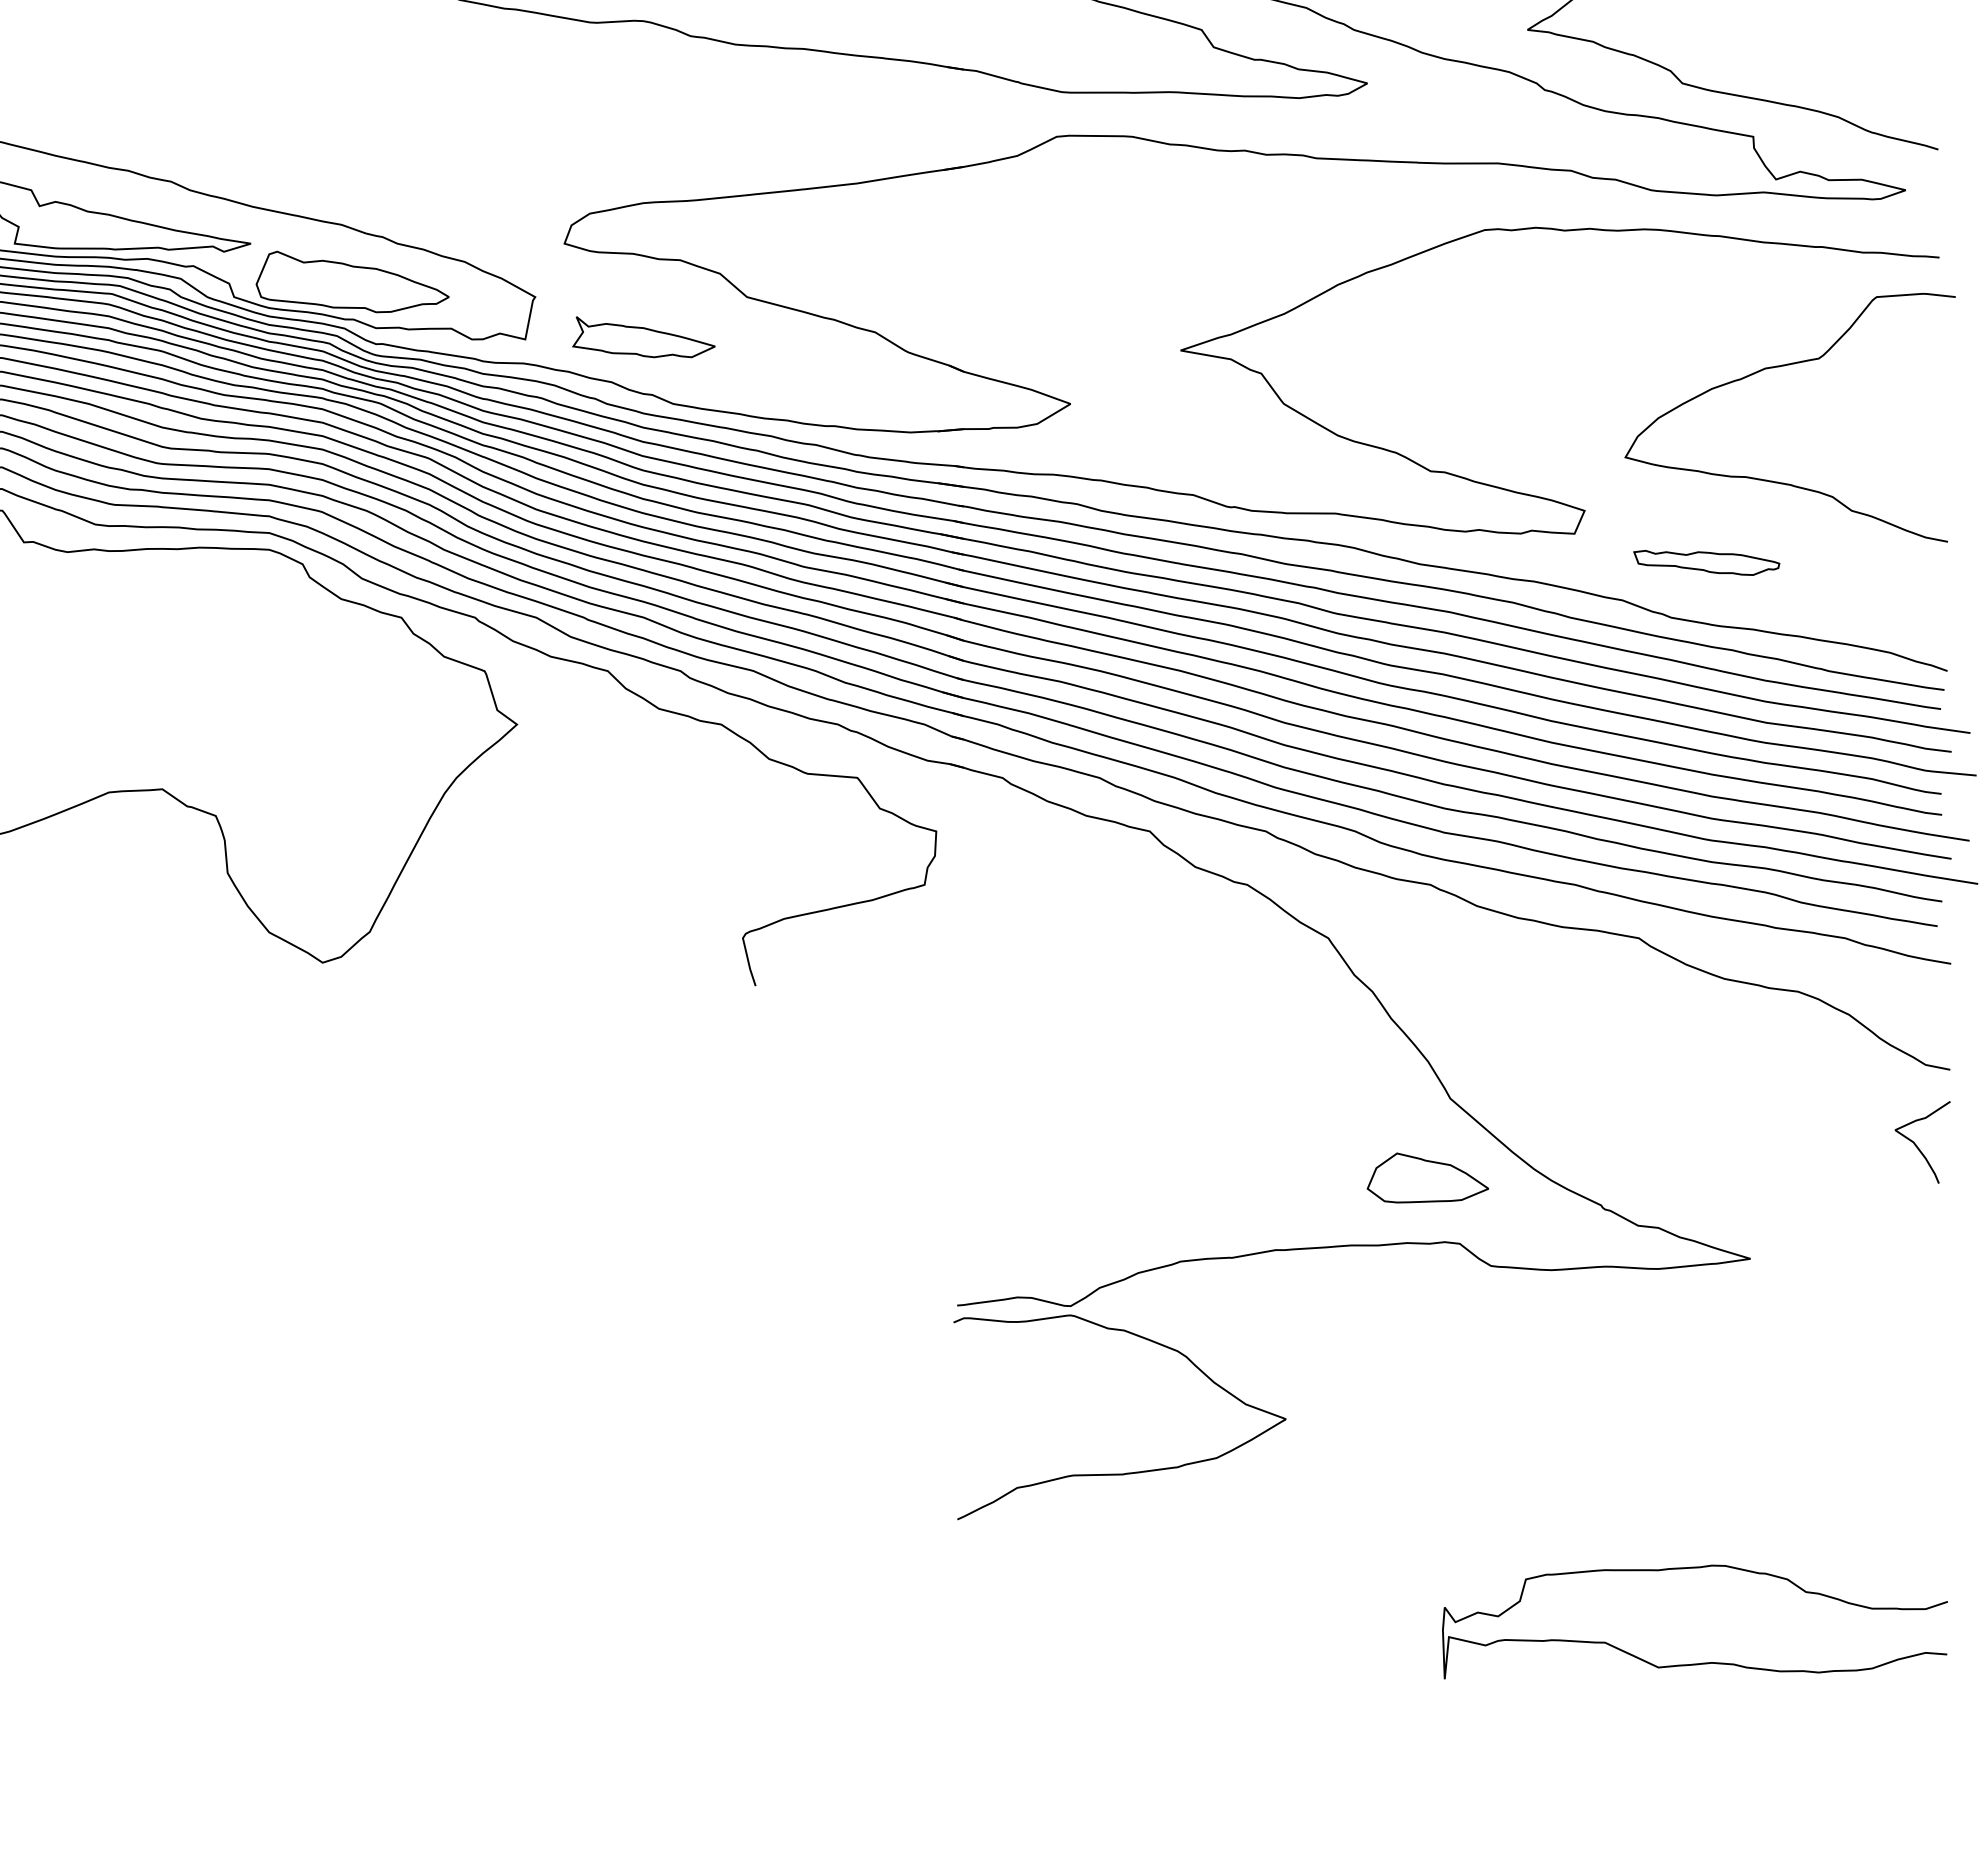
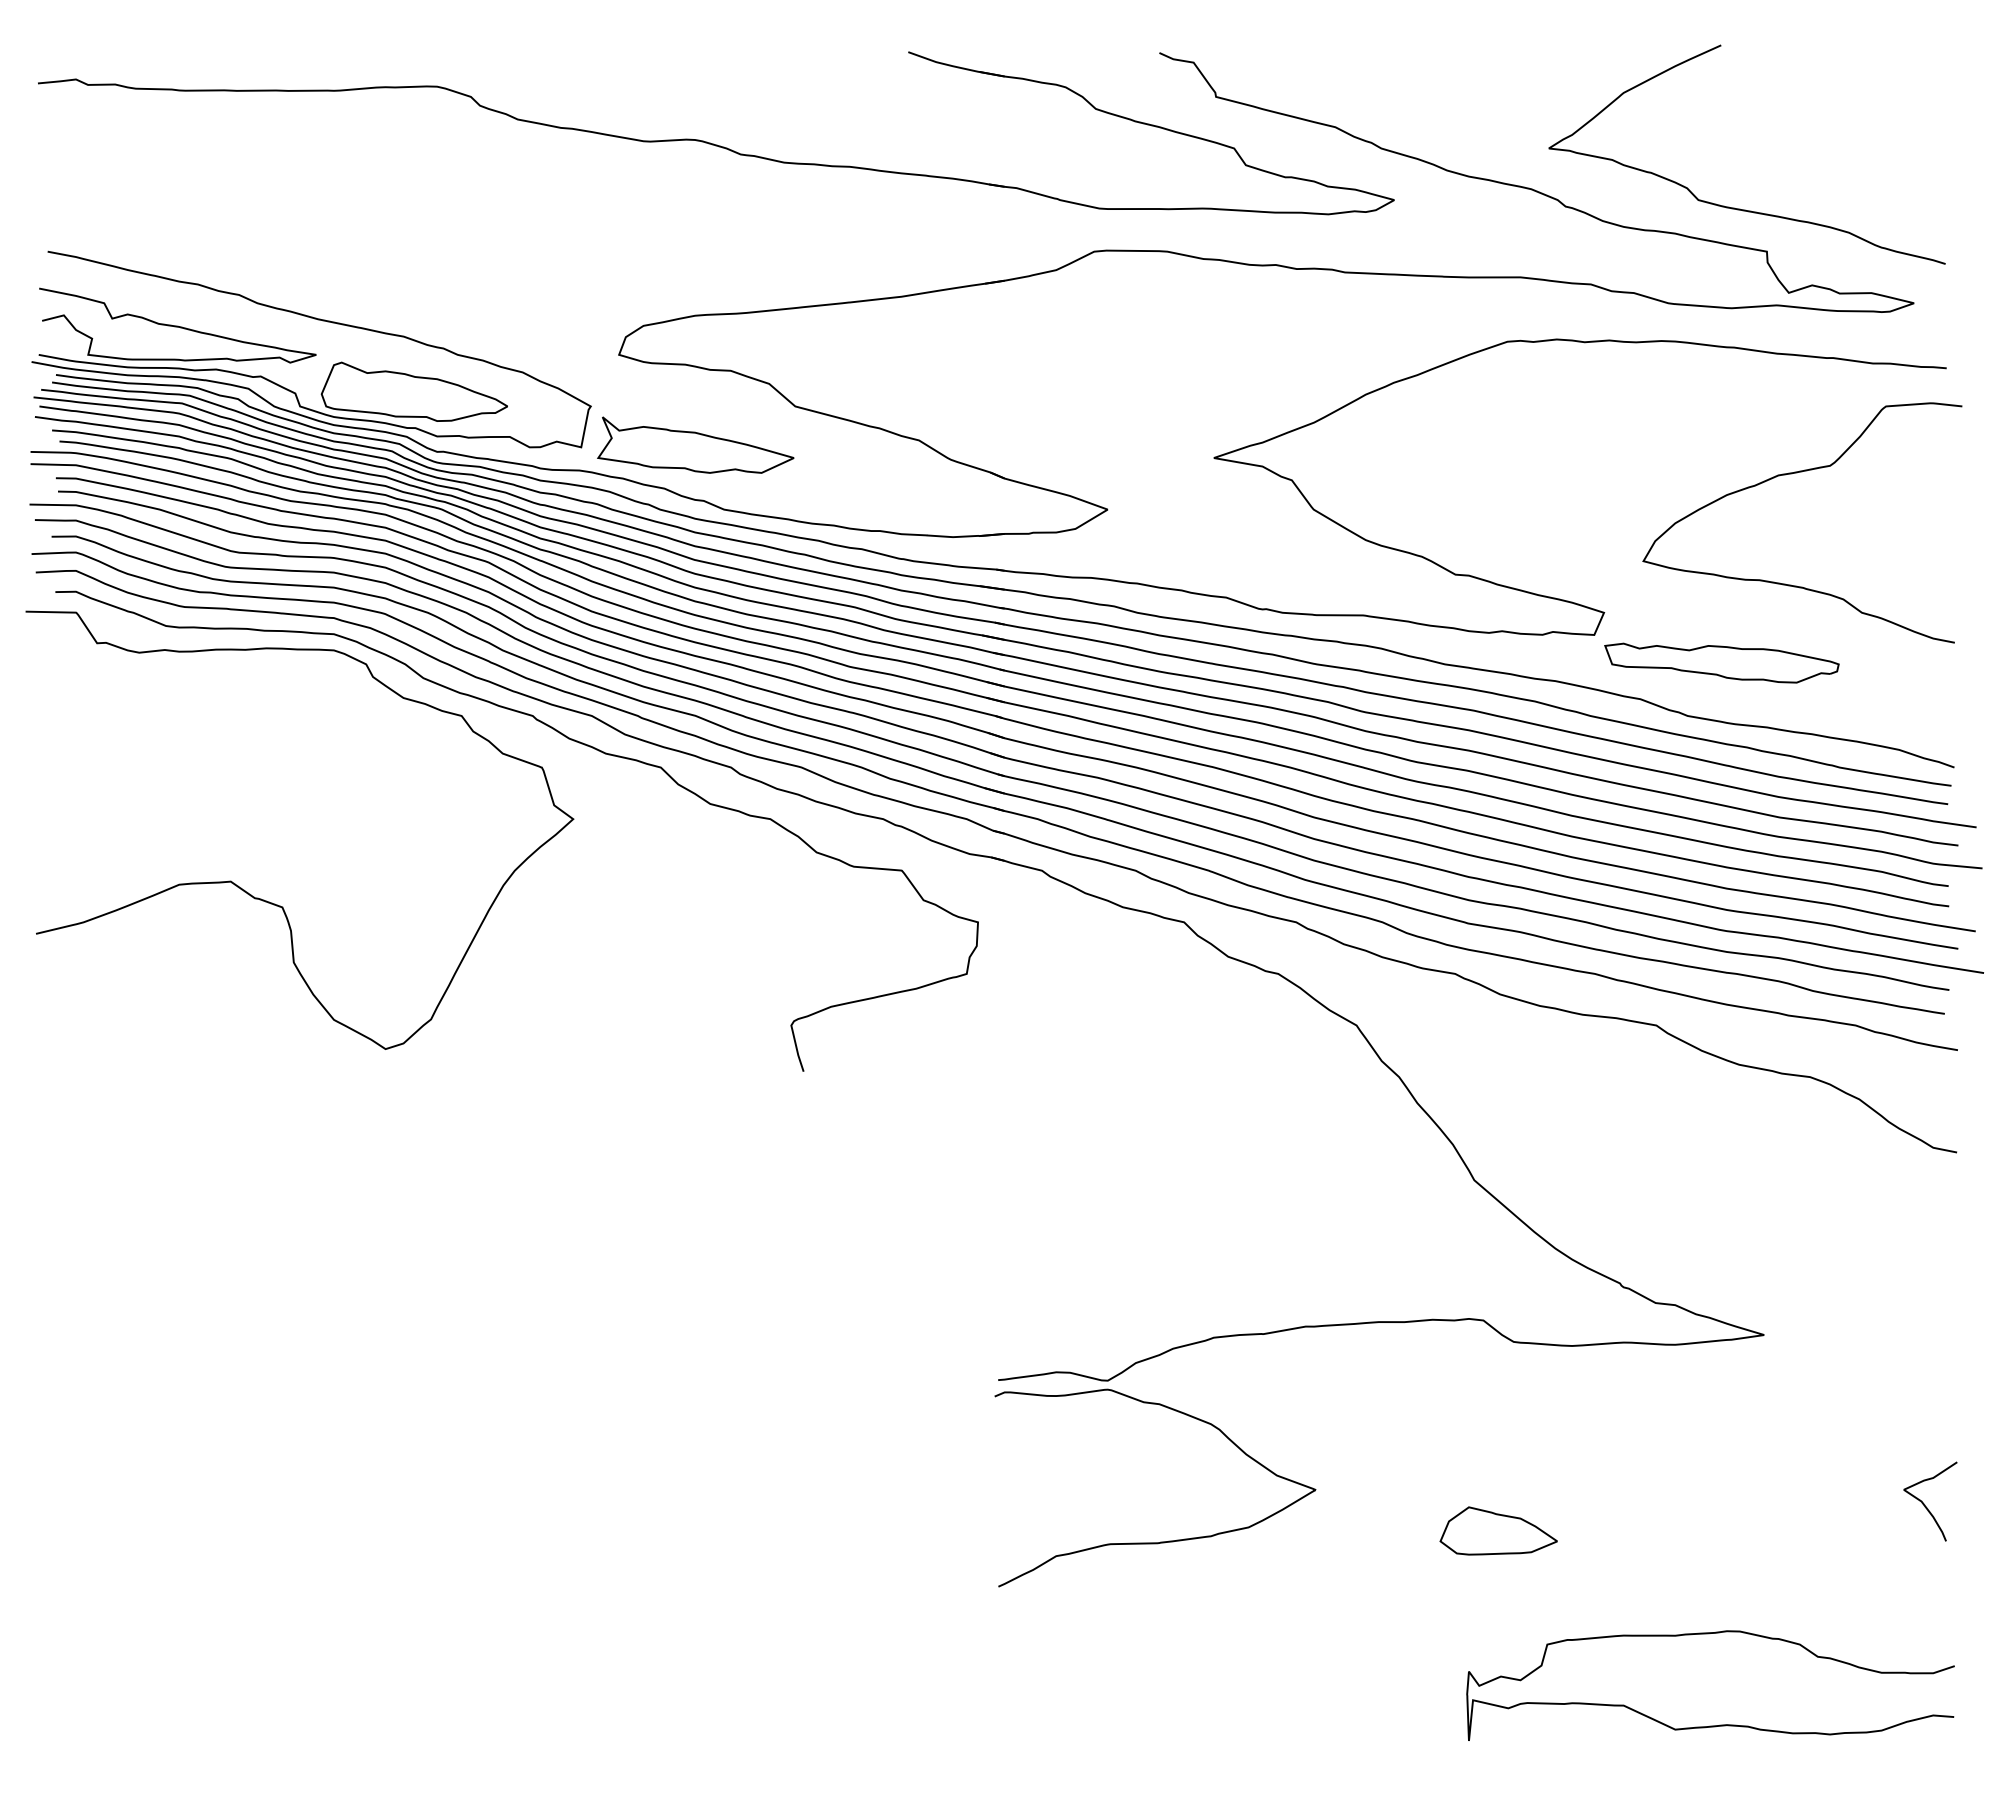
part: (643, 336) -> (695, 444), size x1.43
part: (1706, 562) -> (1721, 662), size x1.67
curve: (1916, 1144) -> (1924, 1503), moved
part: (1427, 1177) -> (1498, 1530), moved

